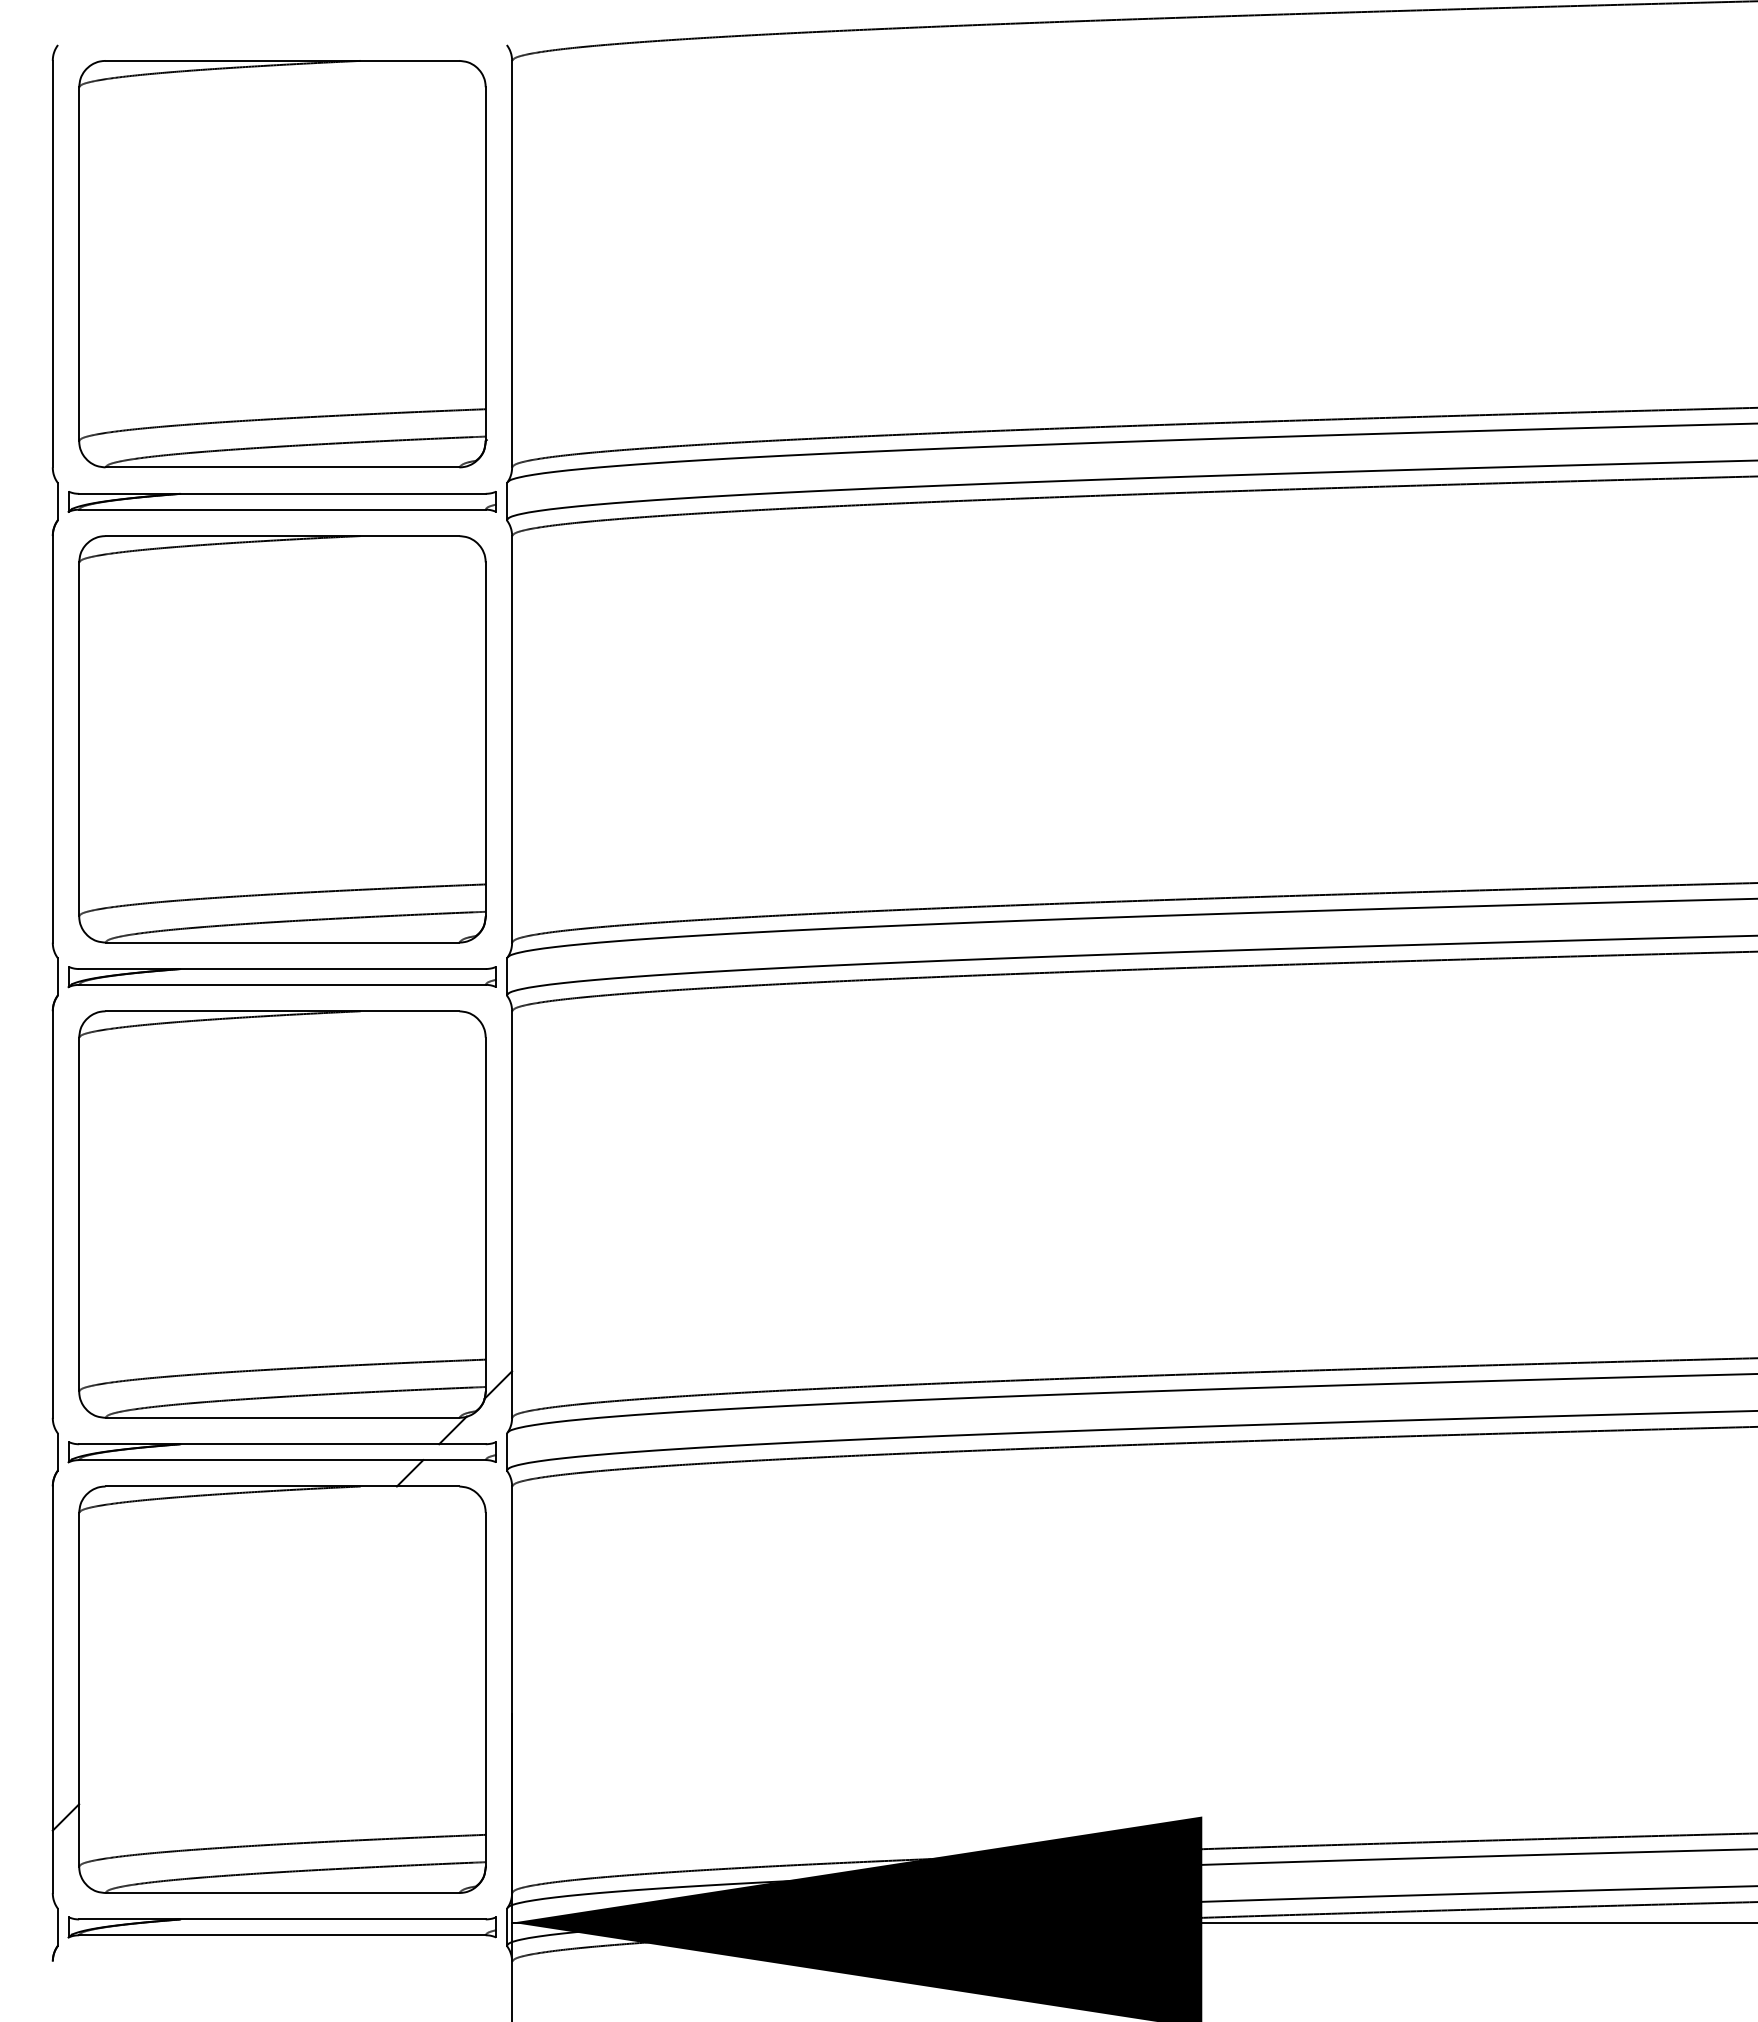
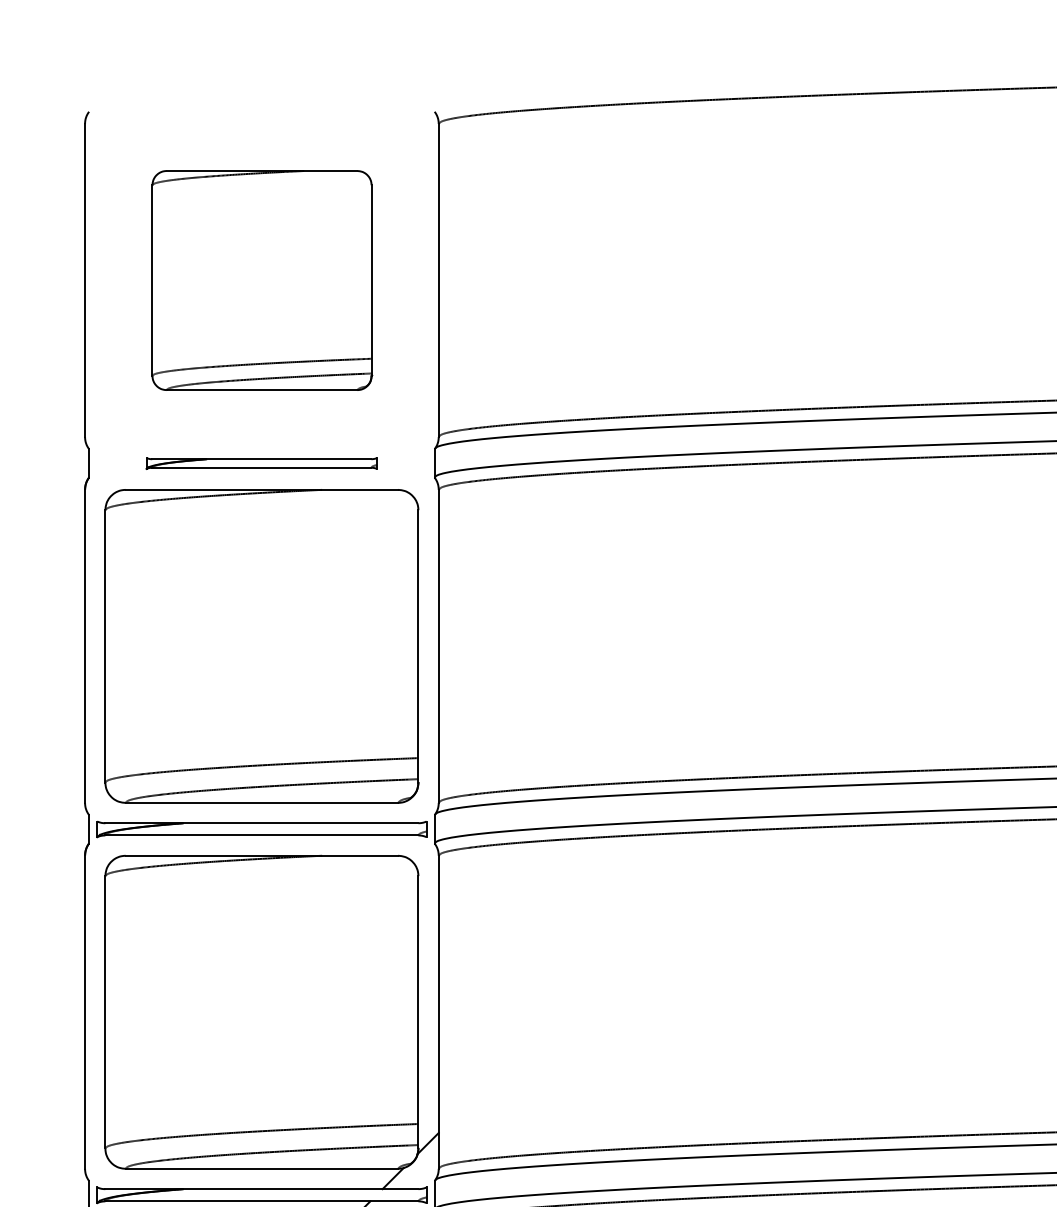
part: (282, 264) -> (261, 280), size x0.7
part: (281, 501) -> (261, 463), size x0.7

